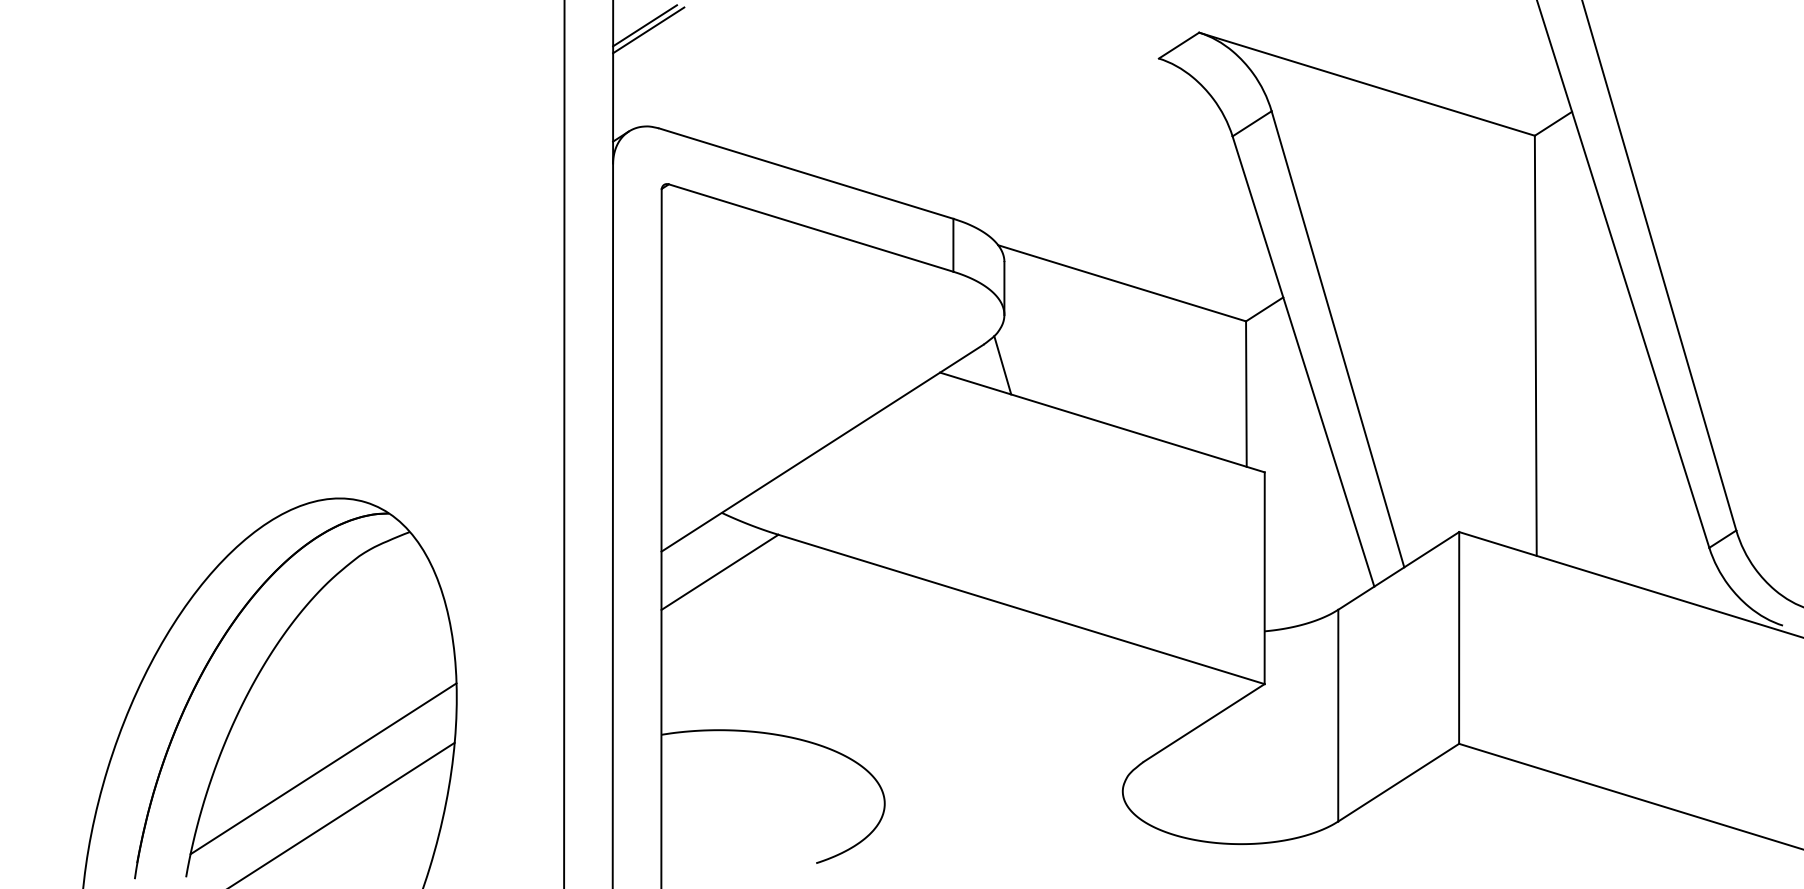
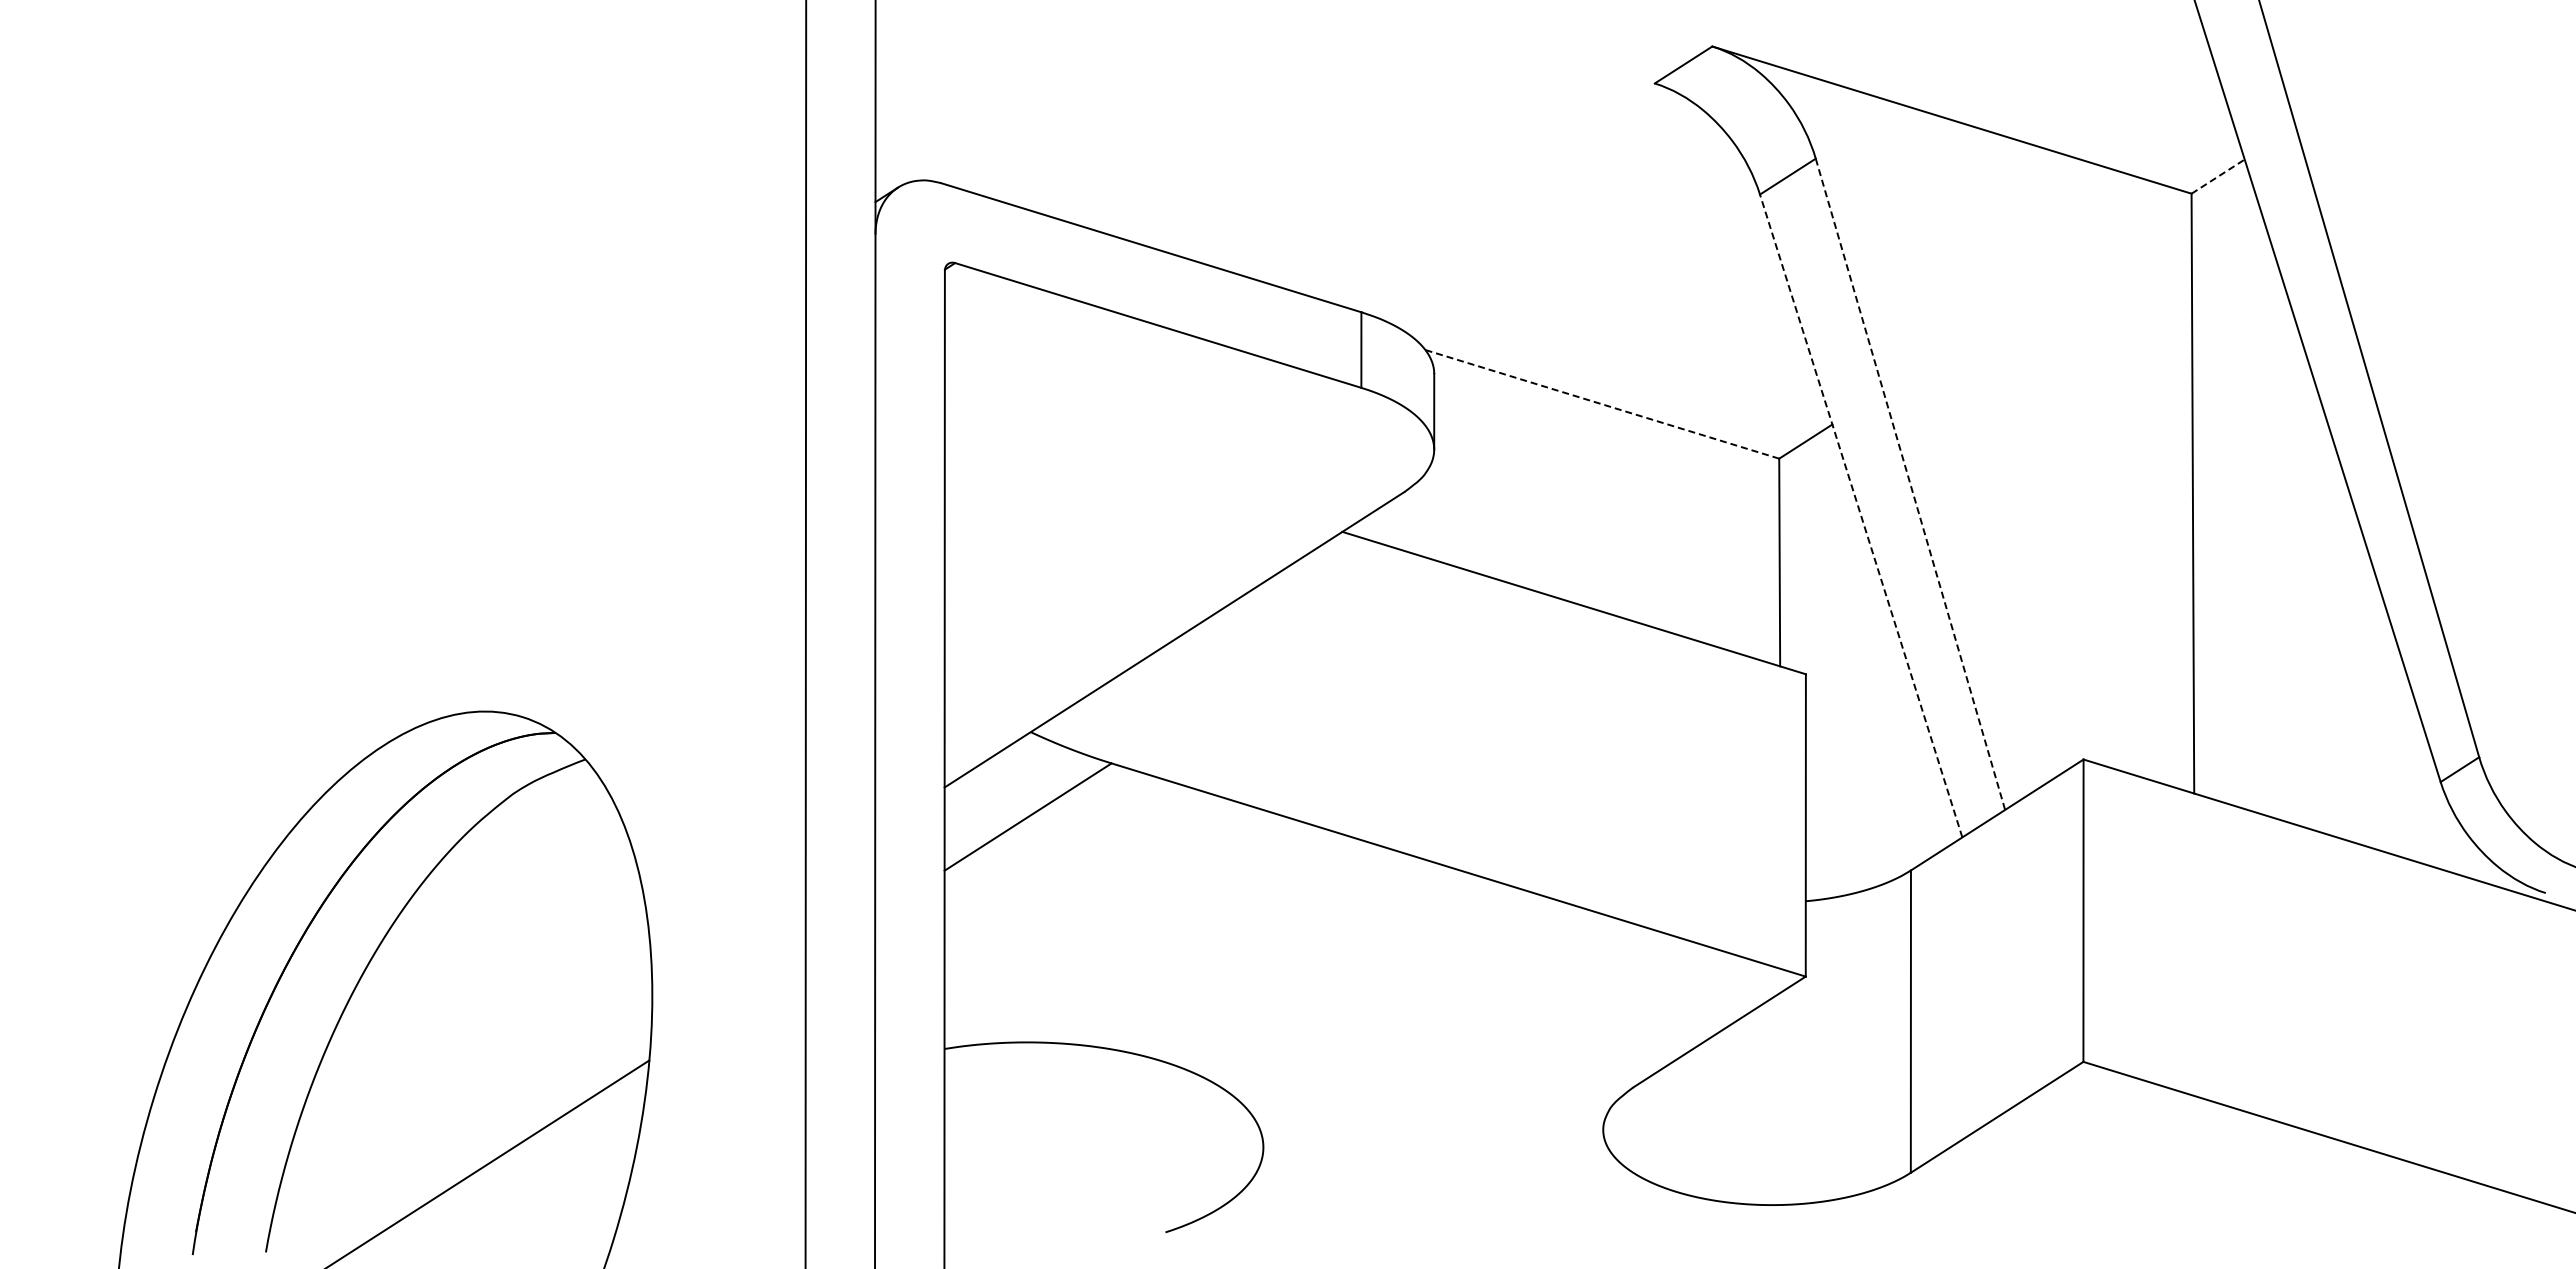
line: (644, 25) -> (920, 36), removed
line: (648, 29) -> (926, 42), removed
line: (1553, 123) -> (2218, 176), solid -> dashed
line: (1121, 283) -> (1601, 404), solid -> dashed
line: (1337, 339) -> (1910, 484), solid -> dashed
line: (1303, 361) -> (1861, 516), solid -> dashed
line: (1002, 365) -> (1431, 521), removed
line: (323, 768) -> (462, 1097), removed

